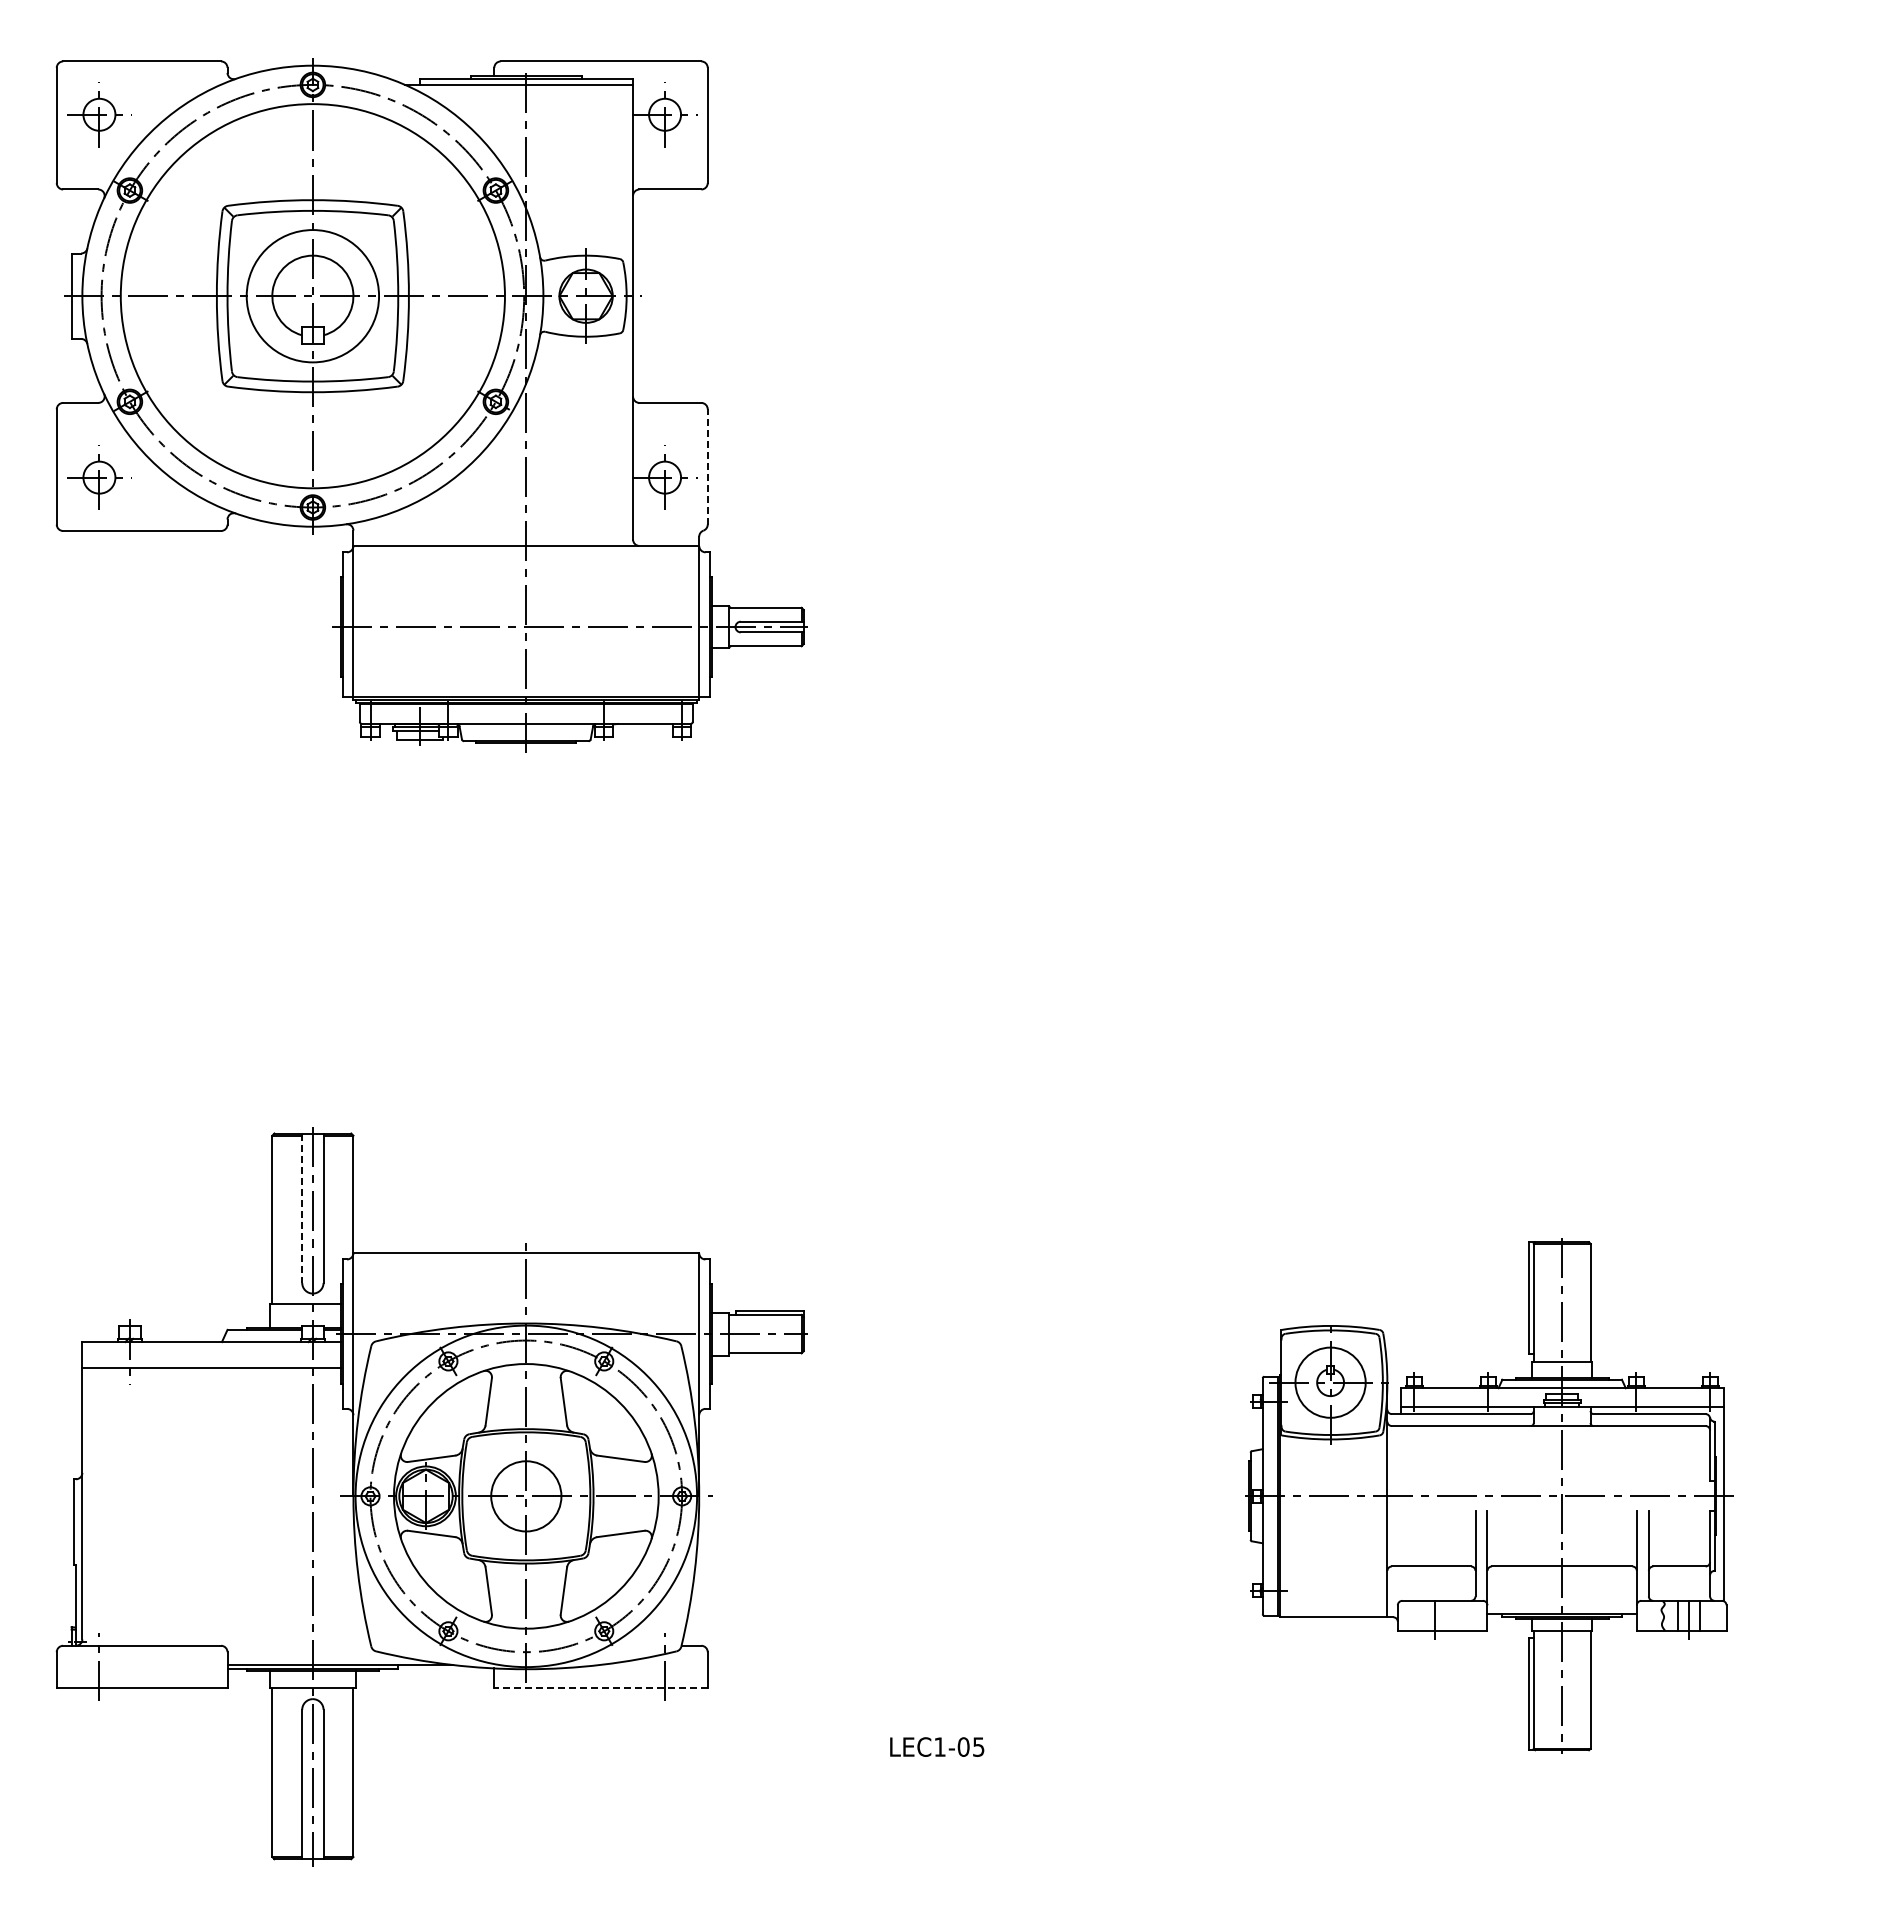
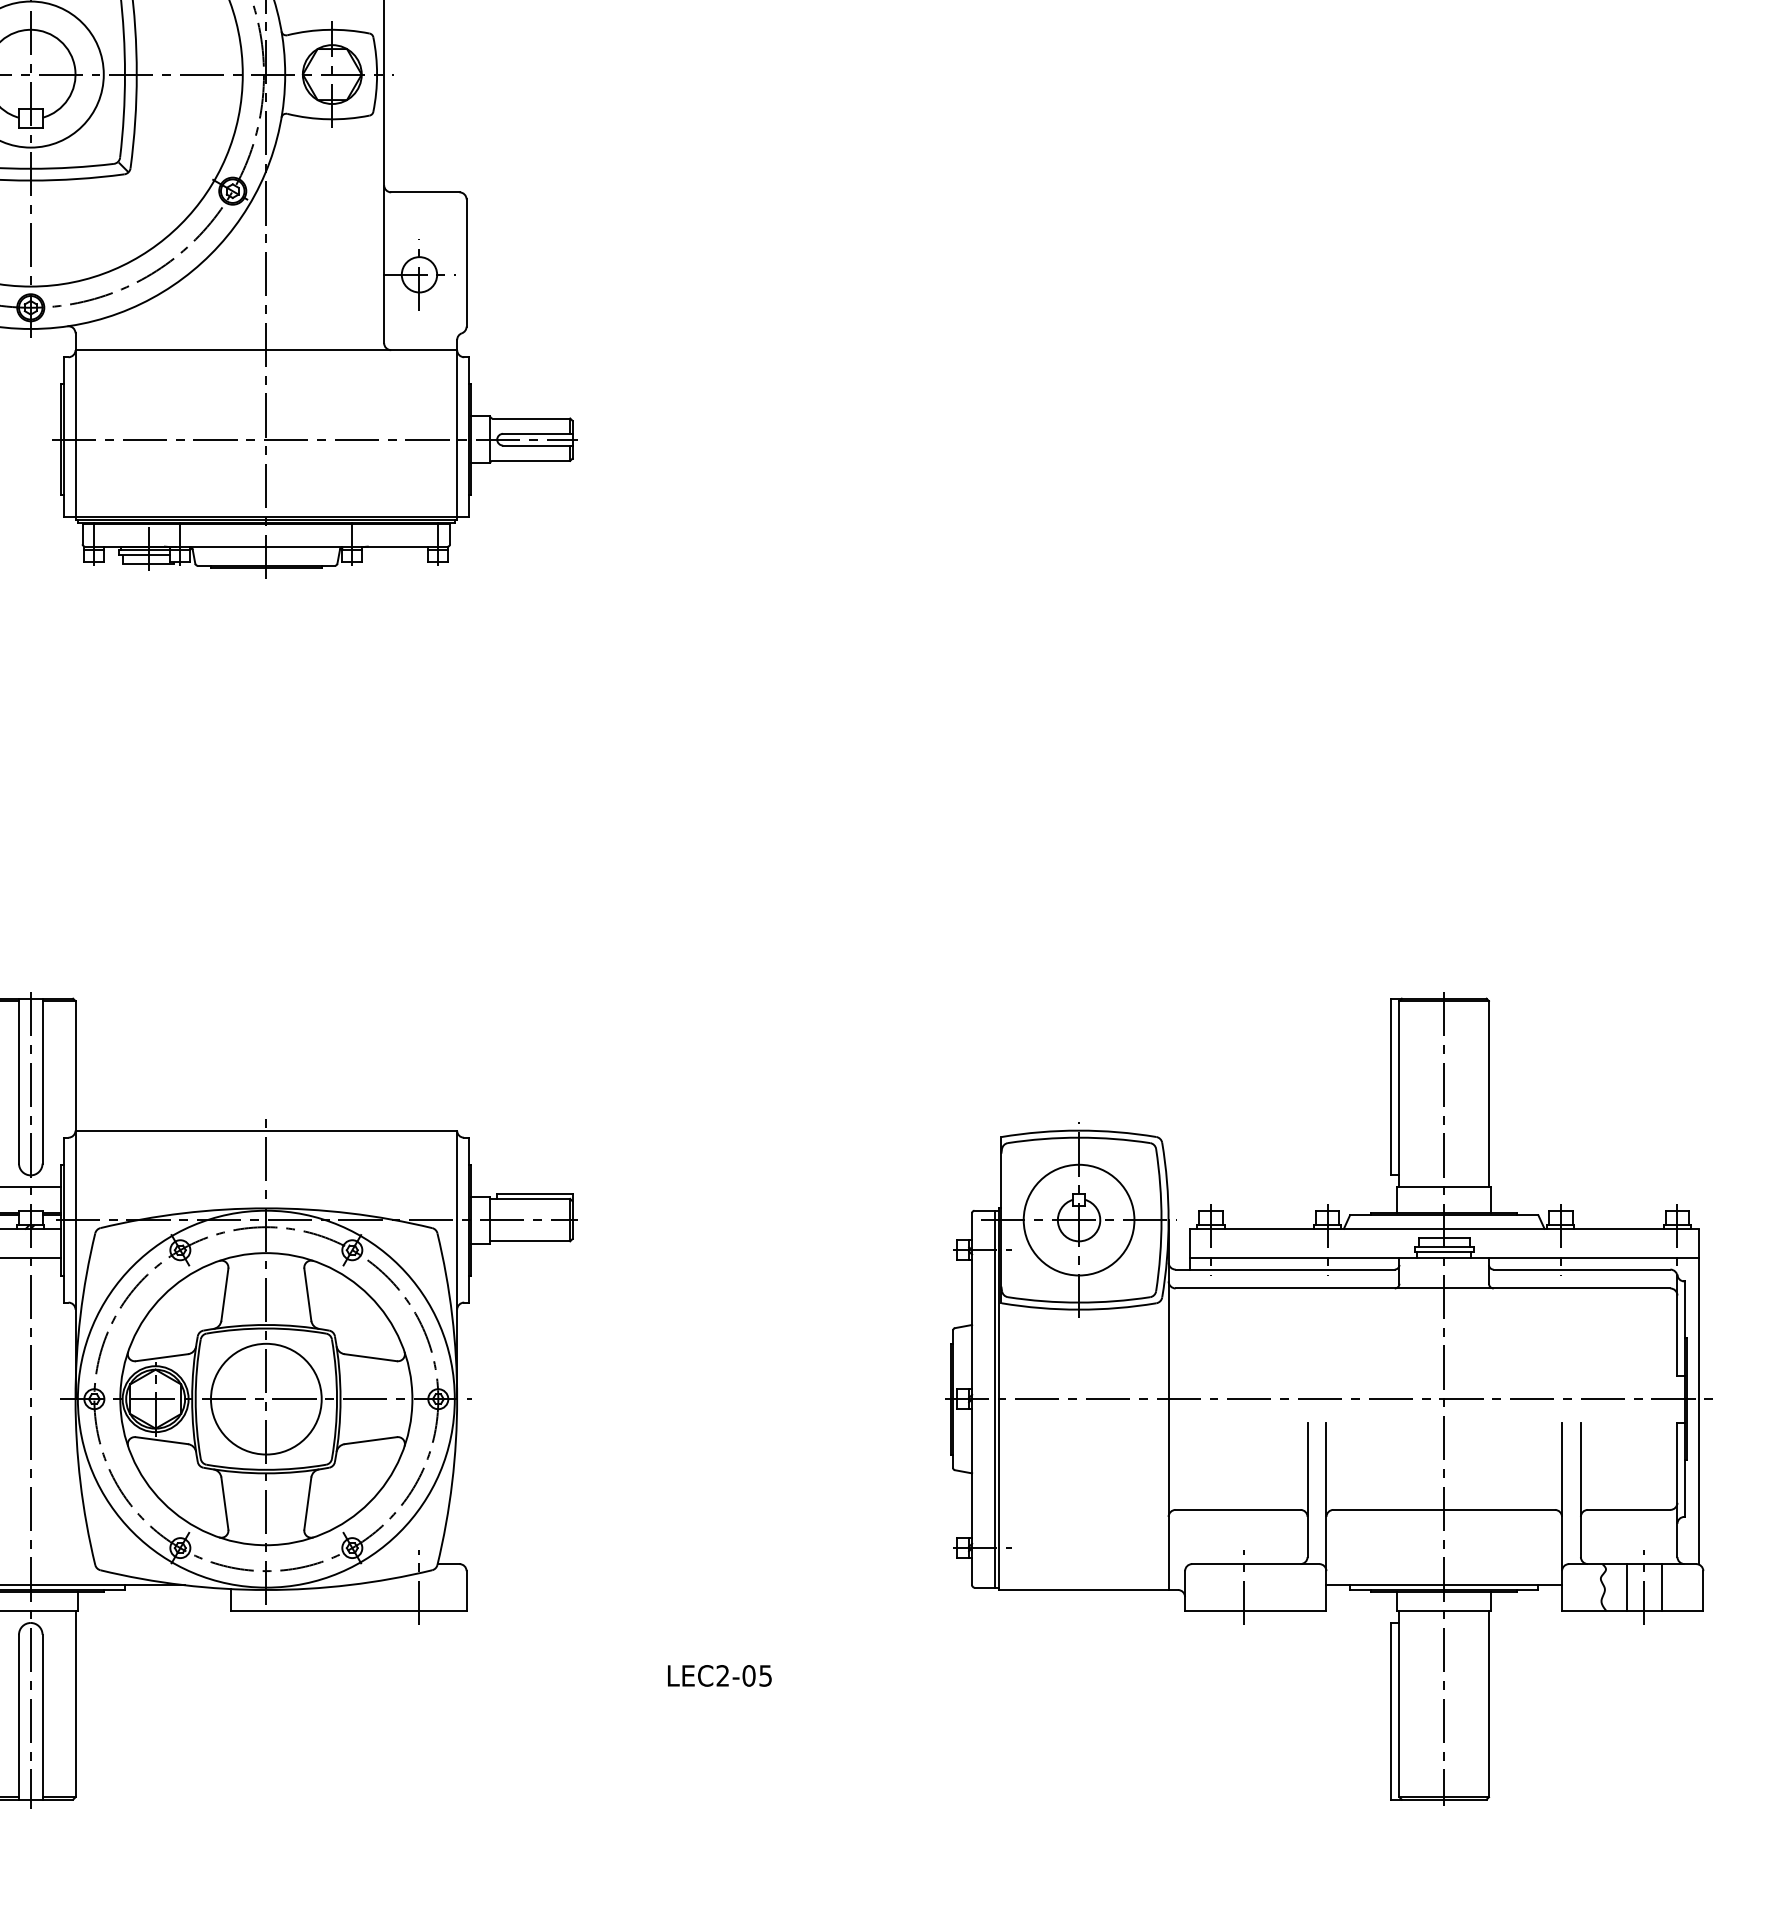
line: (707, 466) -> (466, 262), dashed -> solid
line: (302, 1208) -> (19, 1081), dashed -> solid
part: (1488, 1495) -> (1328, 1398), size x1.43
circle: (526, 1496) -> (266, 1399), size x1.43
line: (601, 1688) -> (349, 1611), dashed -> solid
text: (939, 1746) -> (722, 1675), LEC1-05 -> LEC2-05

